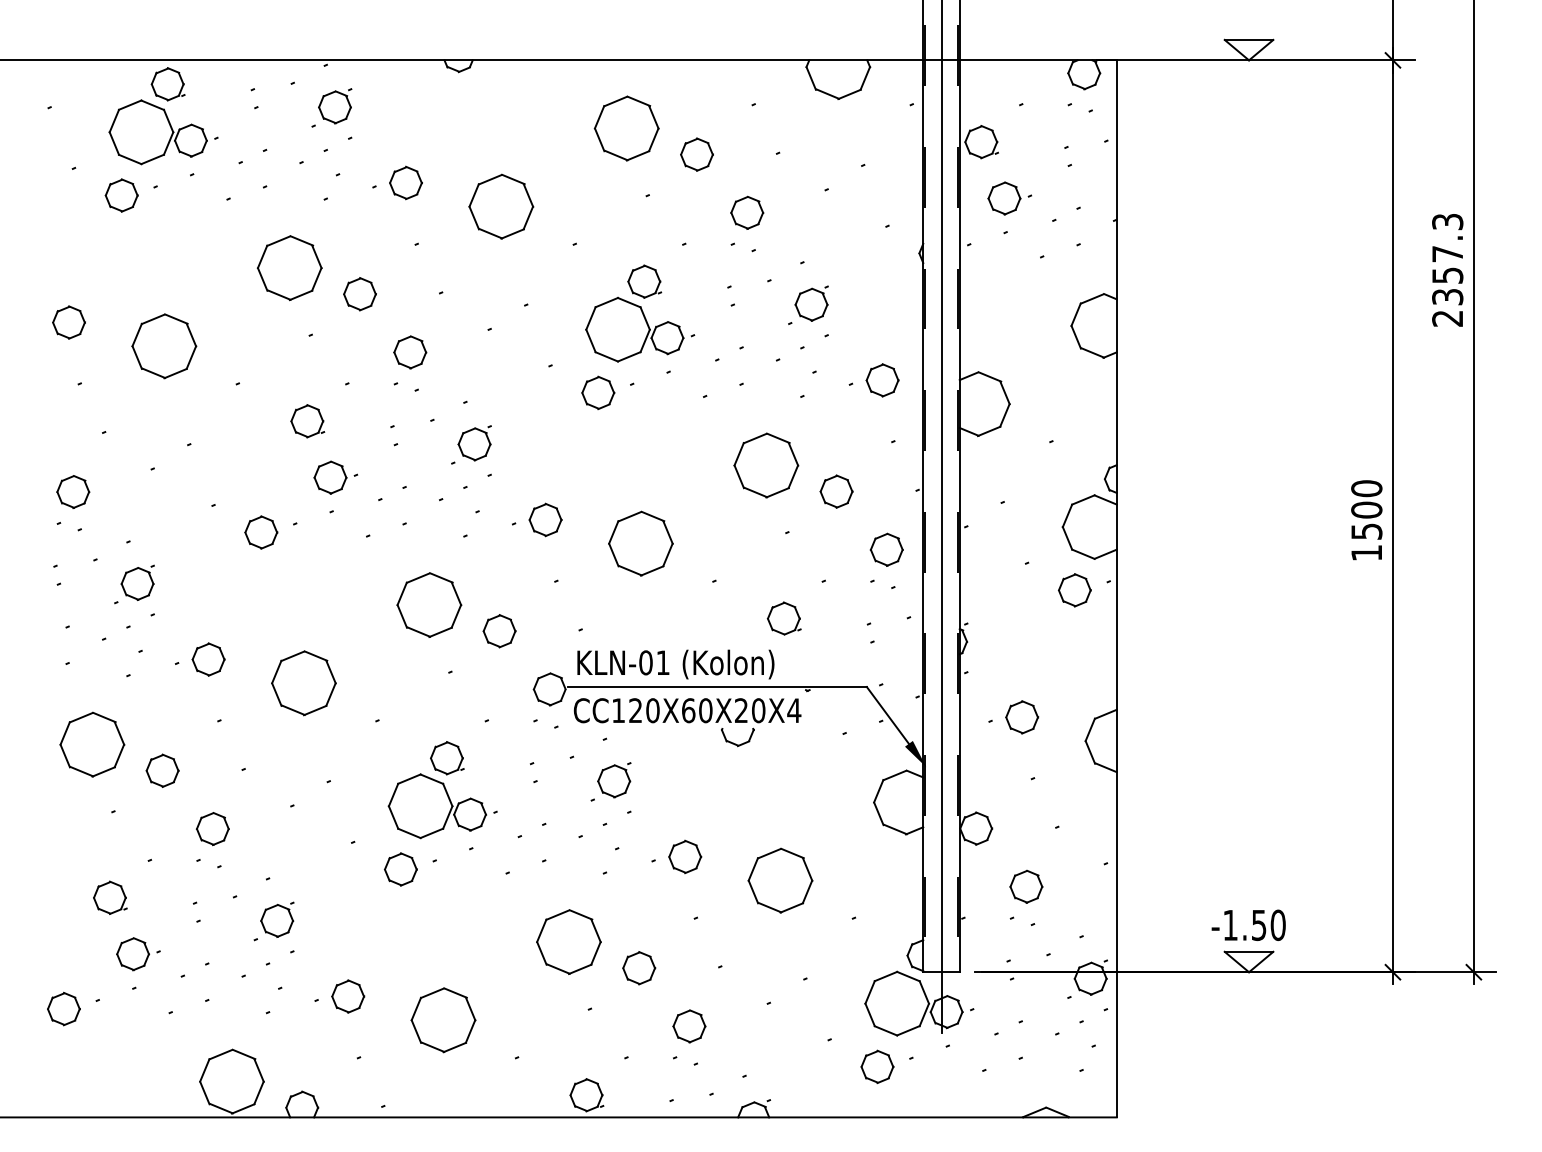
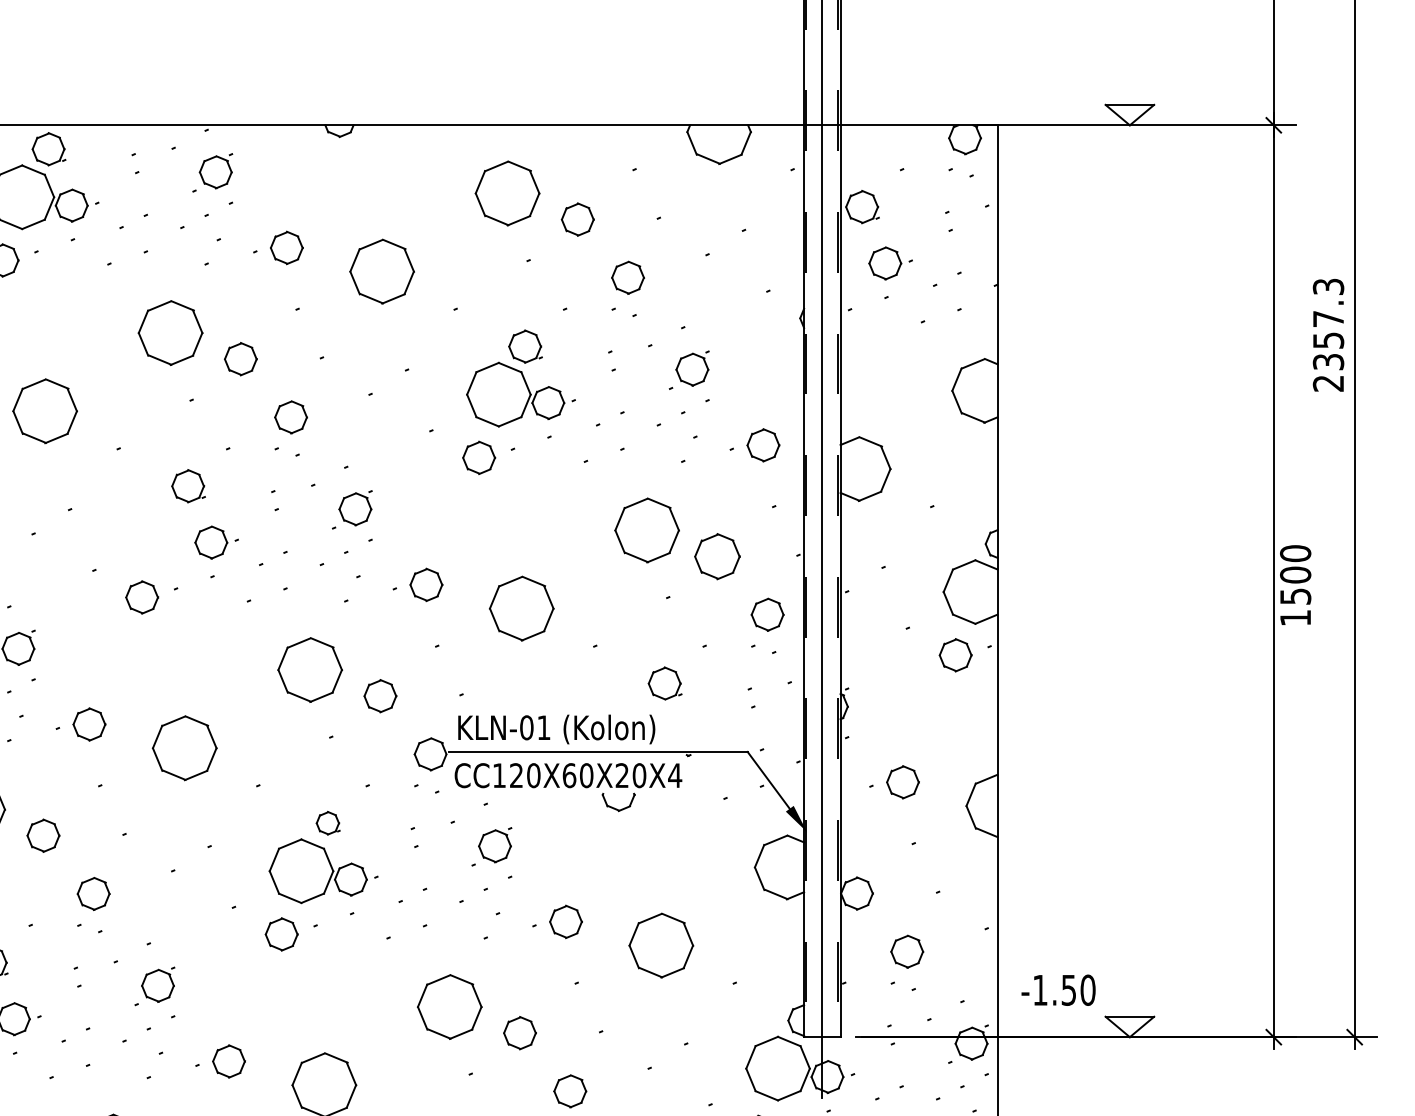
part: (836, 491) -> (717, 556), size x1.4
text: (1366, 520) -> (1295, 585), moved
part: (447, 758) -> (328, 823), size x0.7
text: (1248, 924) -> (1058, 989), moved

